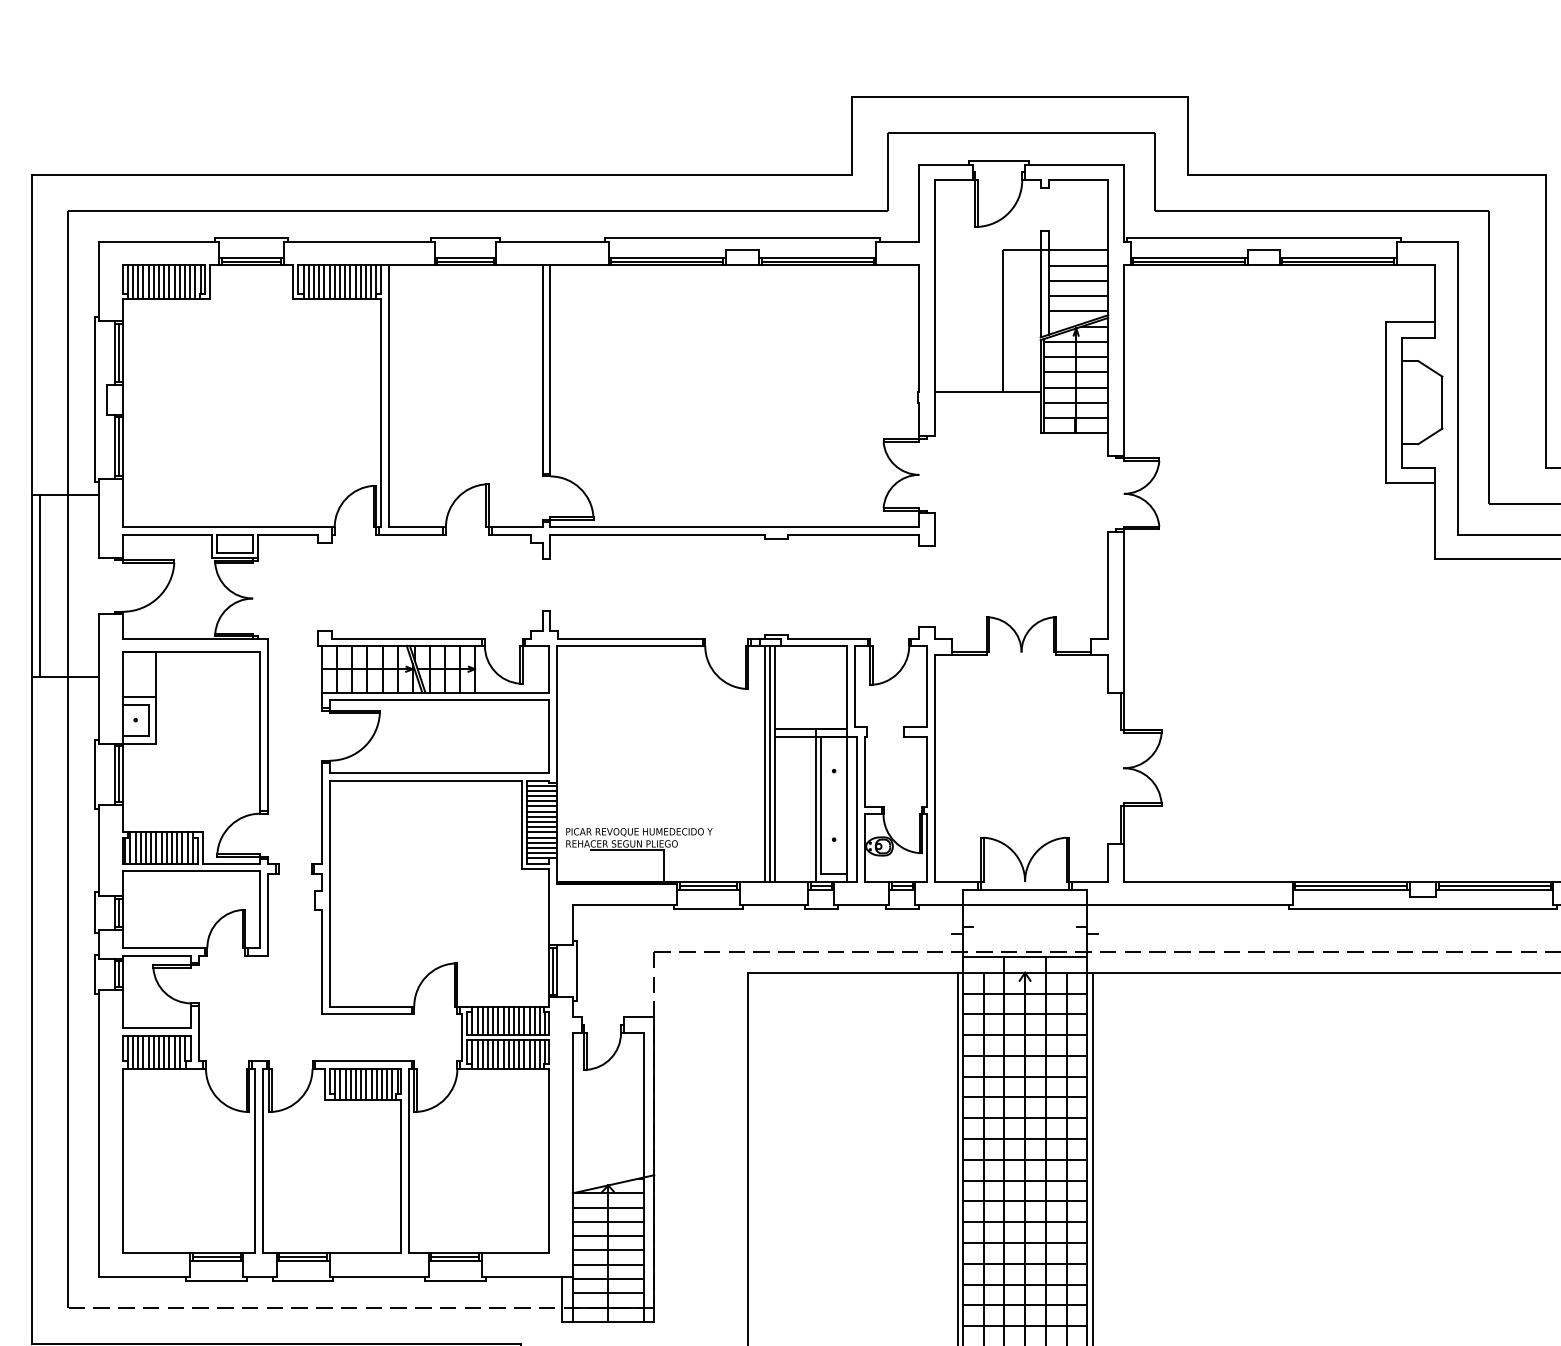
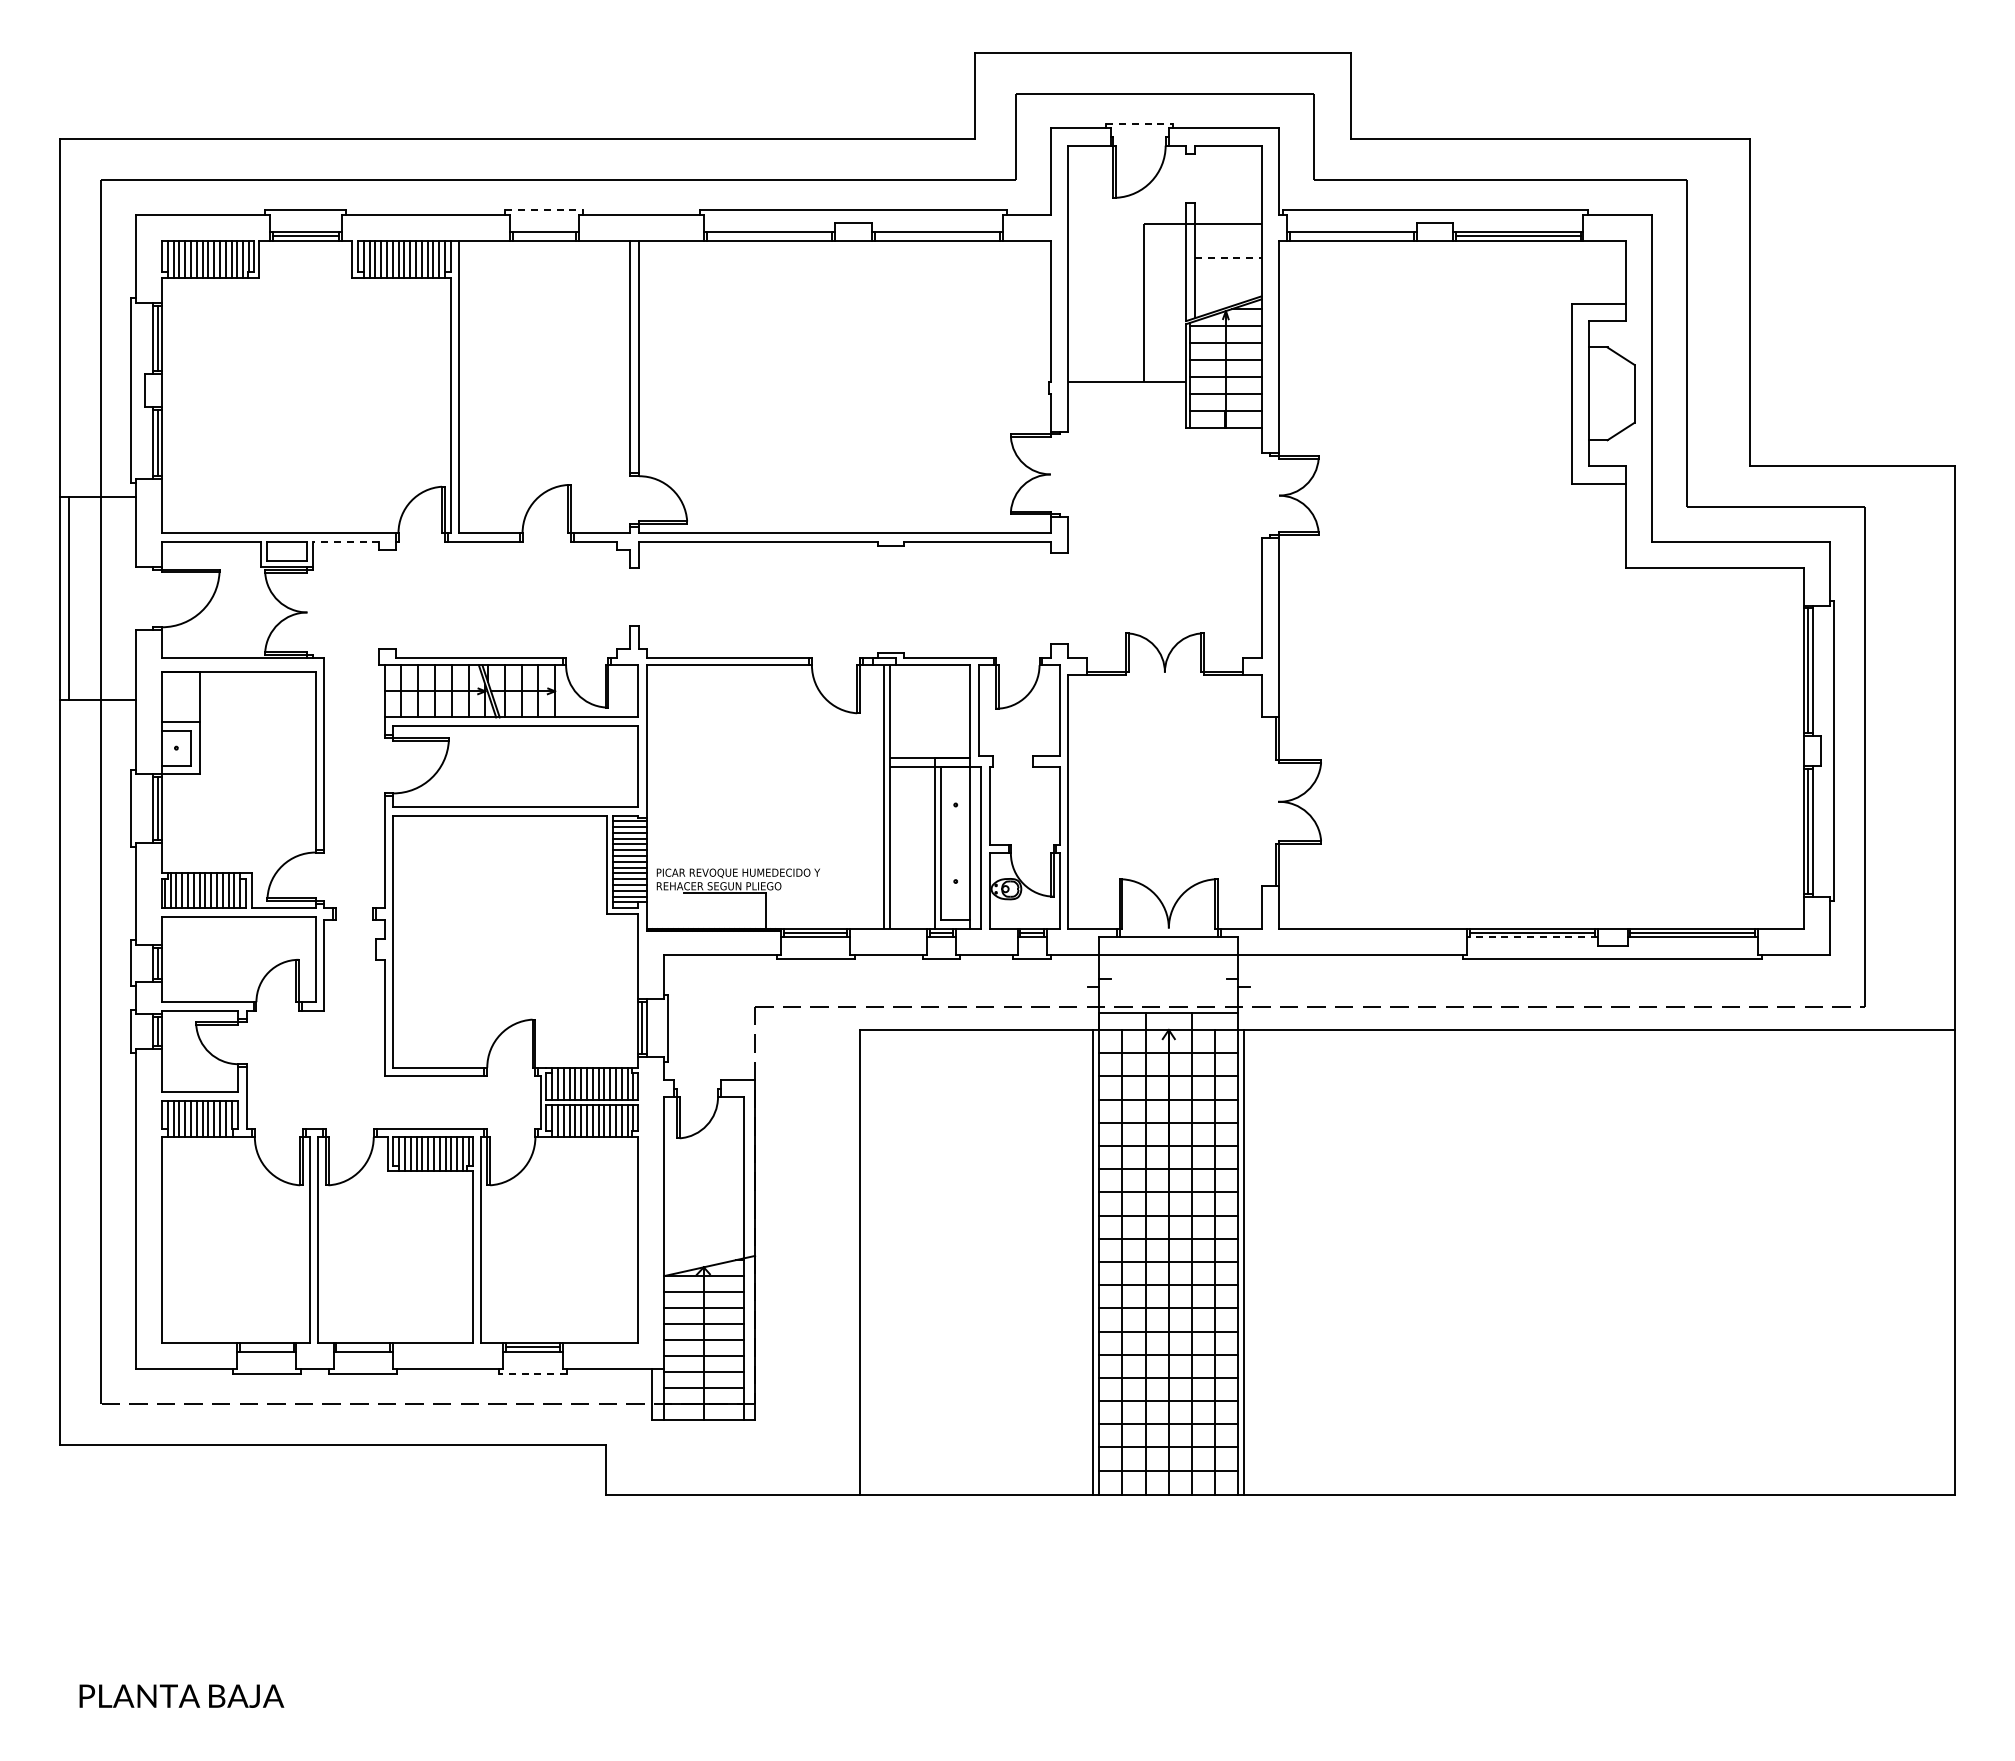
line: (999, 160) -> (1140, 123), solid -> dashed
line: (465, 238) -> (544, 210), solid -> dashed
line: (464, 261) -> (543, 236), removed
line: (666, 261) -> (768, 236), removed
line: (817, 261) -> (937, 236), removed
line: (1188, 261) -> (1351, 236), removed
line: (1077, 266) -> (1227, 241), removed
line: (1078, 281) -> (1228, 258), solid -> dashed
line: (1077, 296) -> (1227, 275), removed
line: (1077, 311) -> (1227, 292), removed
line: (287, 534) -> (345, 541), solid -> dashed
line: (764, 763) -> (878, 796), removed
line: (1351, 889) -> (1532, 937), solid -> dashed
line: (216, 1257) -> (266, 1347), removed
line: (302, 1257) -> (362, 1347), removed
line: (455, 1280) -> (533, 1373), solid -> dashed

